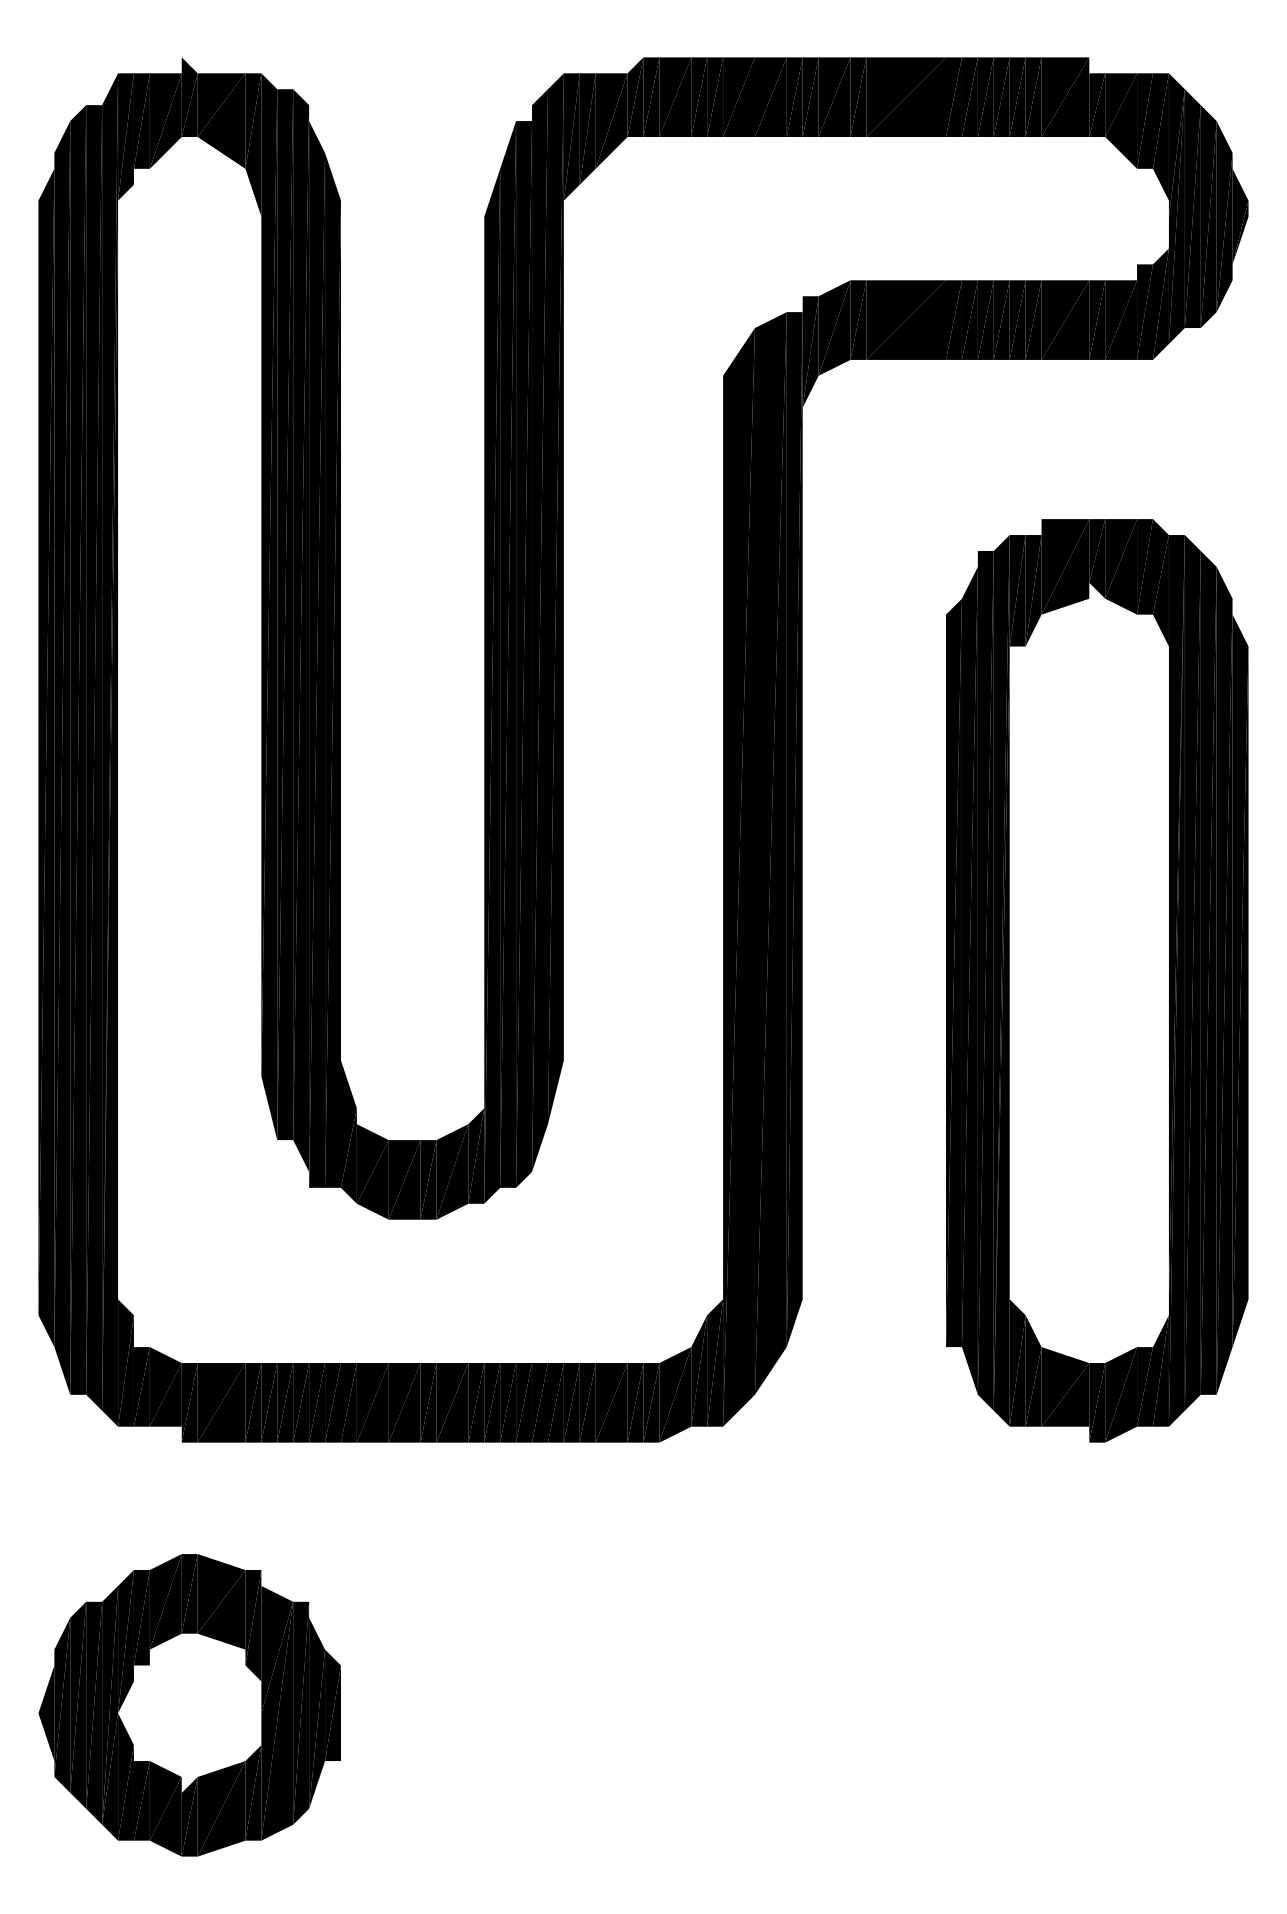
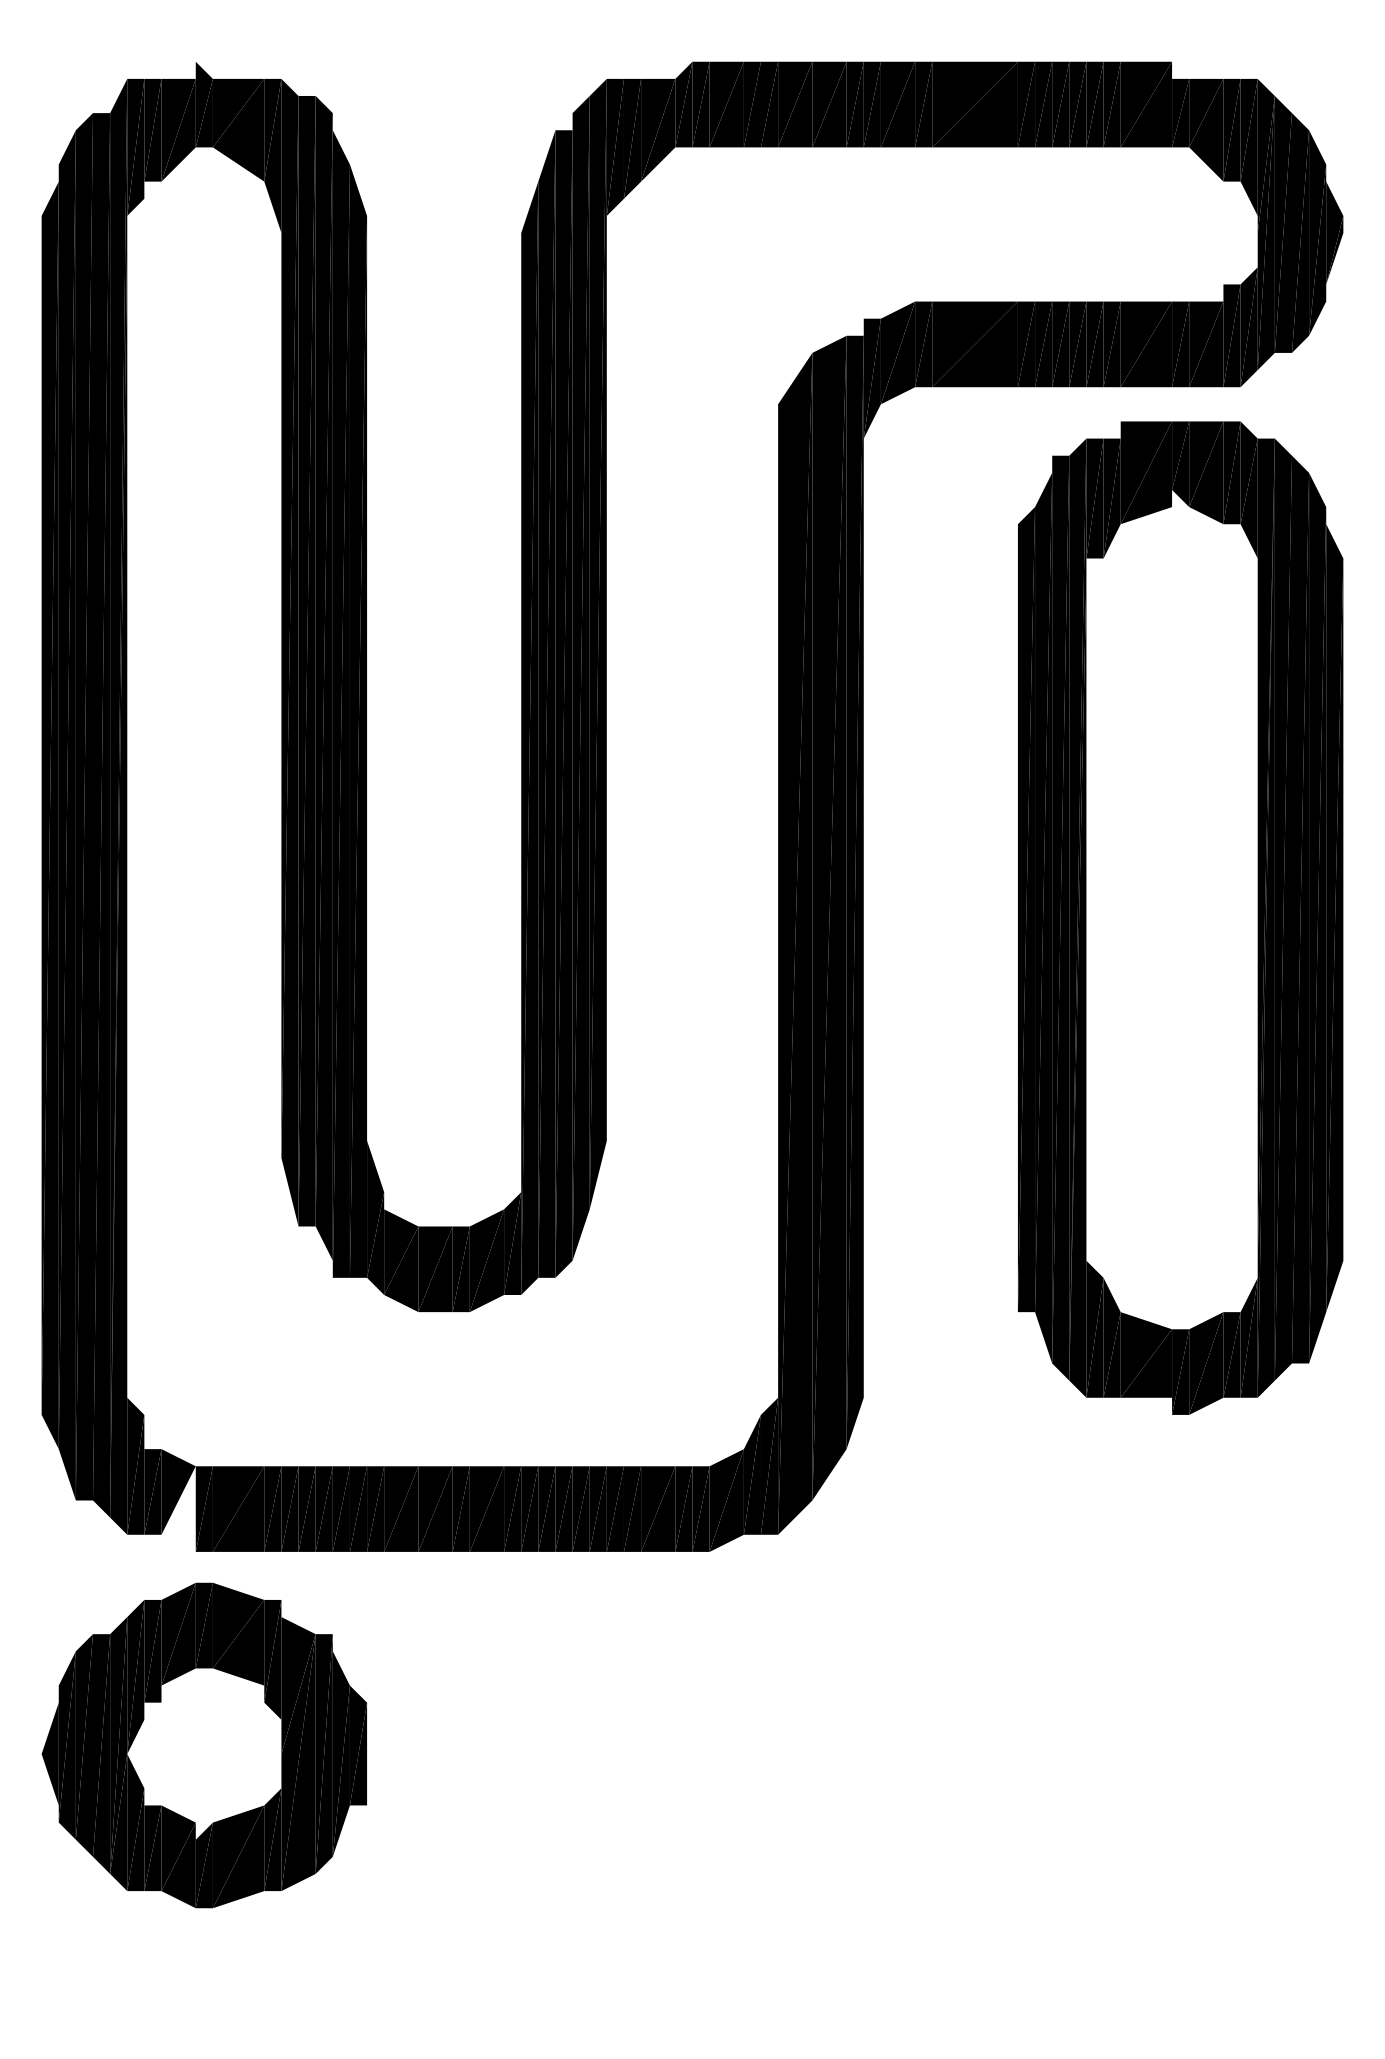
part: (1097, 980) -> (1180, 917), moved
fill: (165, 1394) -> (178, 1500), removed
part: (188, 1705) -> (203, 1745), moved

